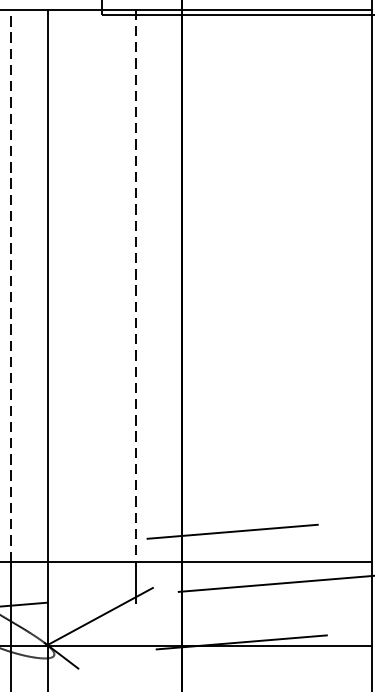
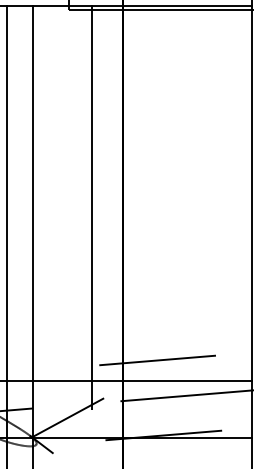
line: (11, 285) -> (7, 193), dashed -> solid
line: (136, 287) -> (92, 194), dashed -> solid

